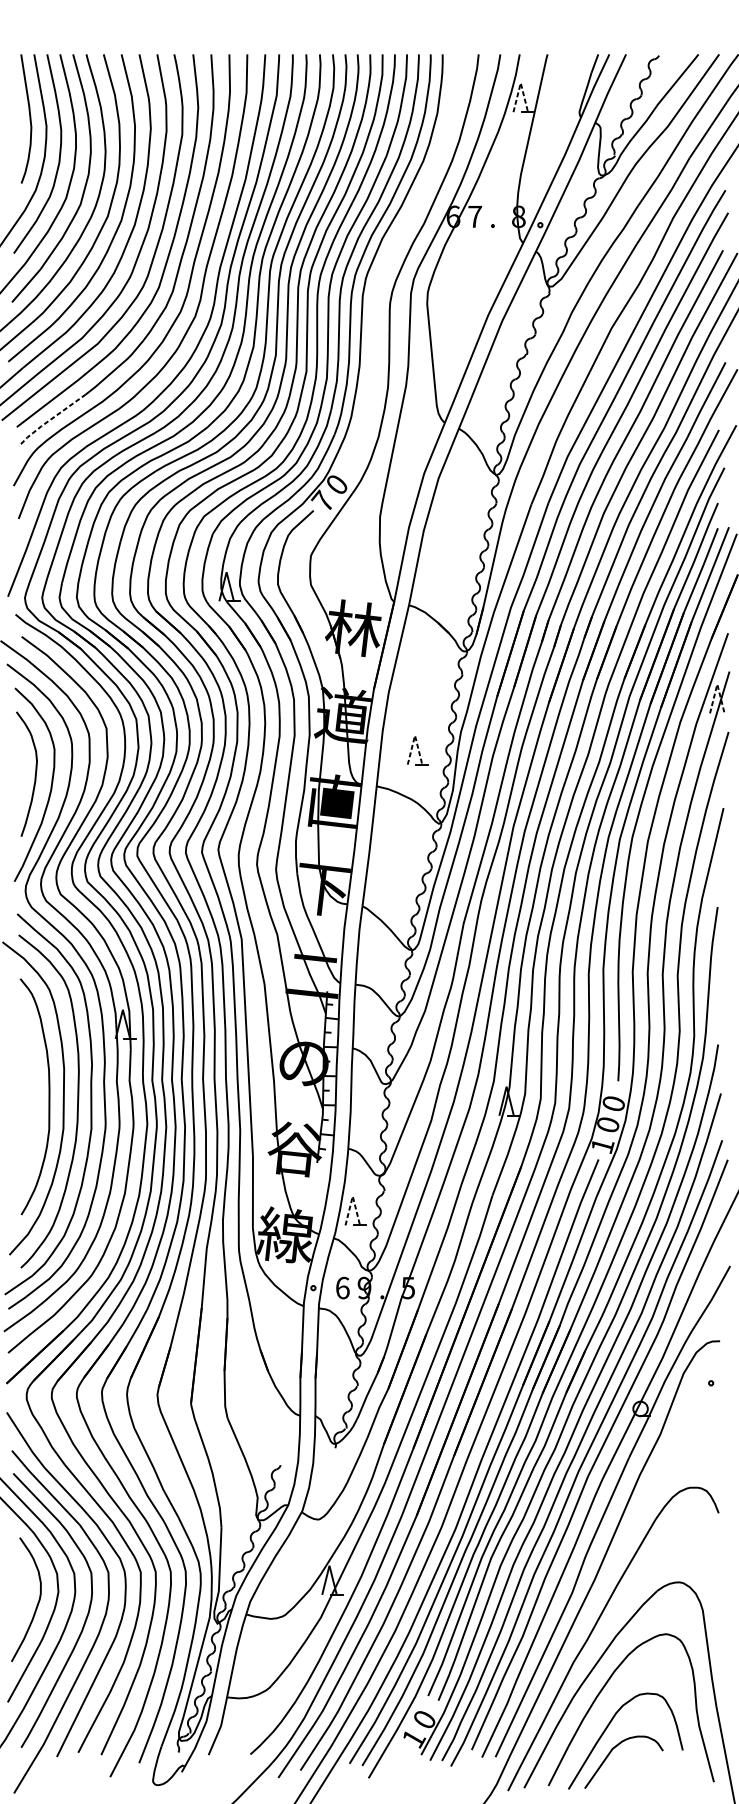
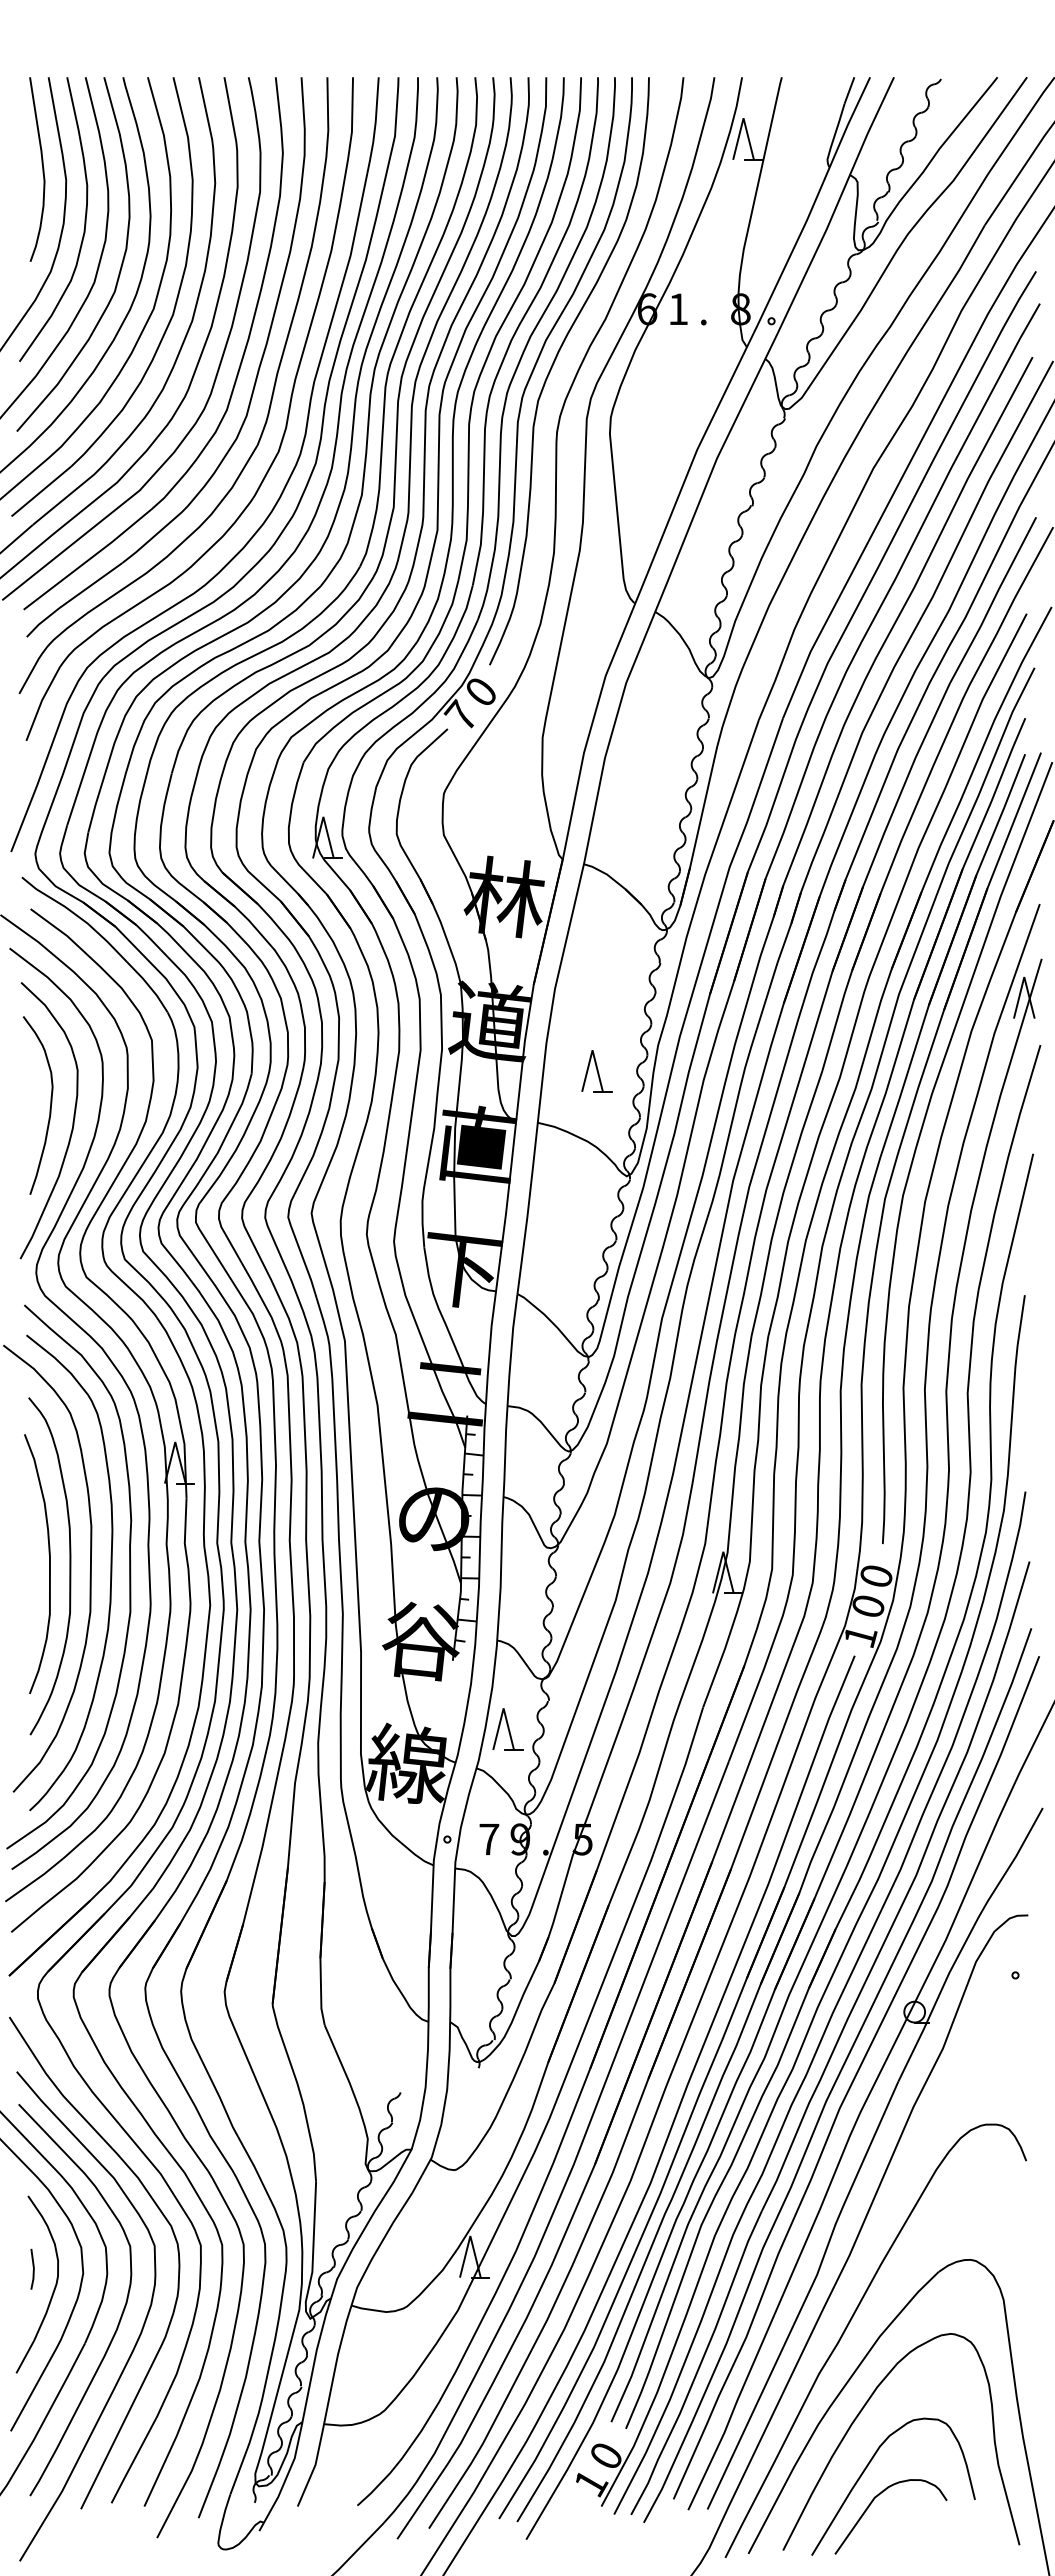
line: (520, 83) -> (743, 118), dashed -> solid
text: (475, 216) -> (678, 308), 7 -> 1
curve: (388, 254) -> (554, 363), added
line: (50, 419) -> (72, 599), dashed -> solid
line: (717, 684) -> (1024, 977), dashed -> solid
line: (415, 735) -> (592, 1050), dashed -> solid
curve: (34, 1094) -> (49, 1563), added
line: (352, 1196) -> (503, 1708), dashed -> solid
text: (342, 1288) -> (489, 1839), 6 -> 7
line: (23, 1588) -> (33, 2268), added

